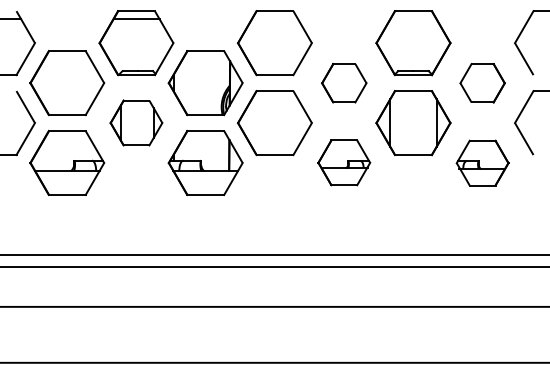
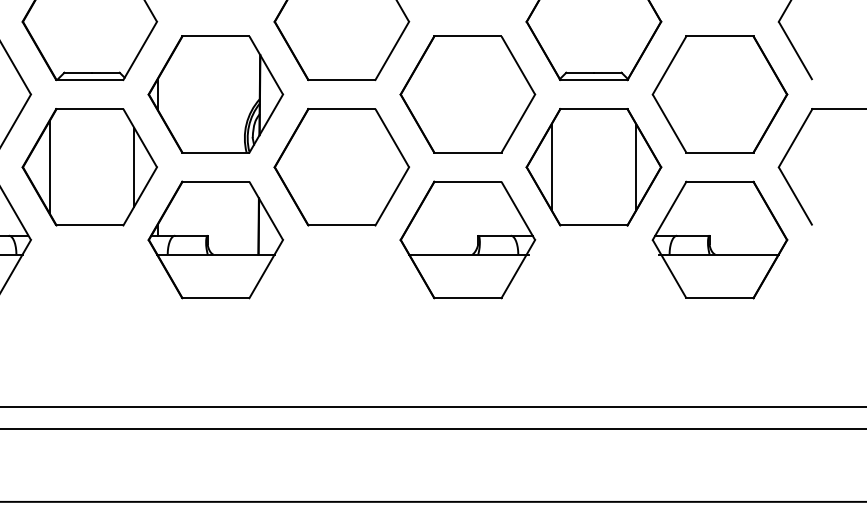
part: (344, 83) -> (468, 95), size x1.67
part: (482, 83) -> (719, 95), size x1.67
part: (136, 122) -> (89, 166), size x1.43
part: (344, 162) -> (468, 239), size x1.43
part: (482, 163) -> (719, 240), size x1.43

